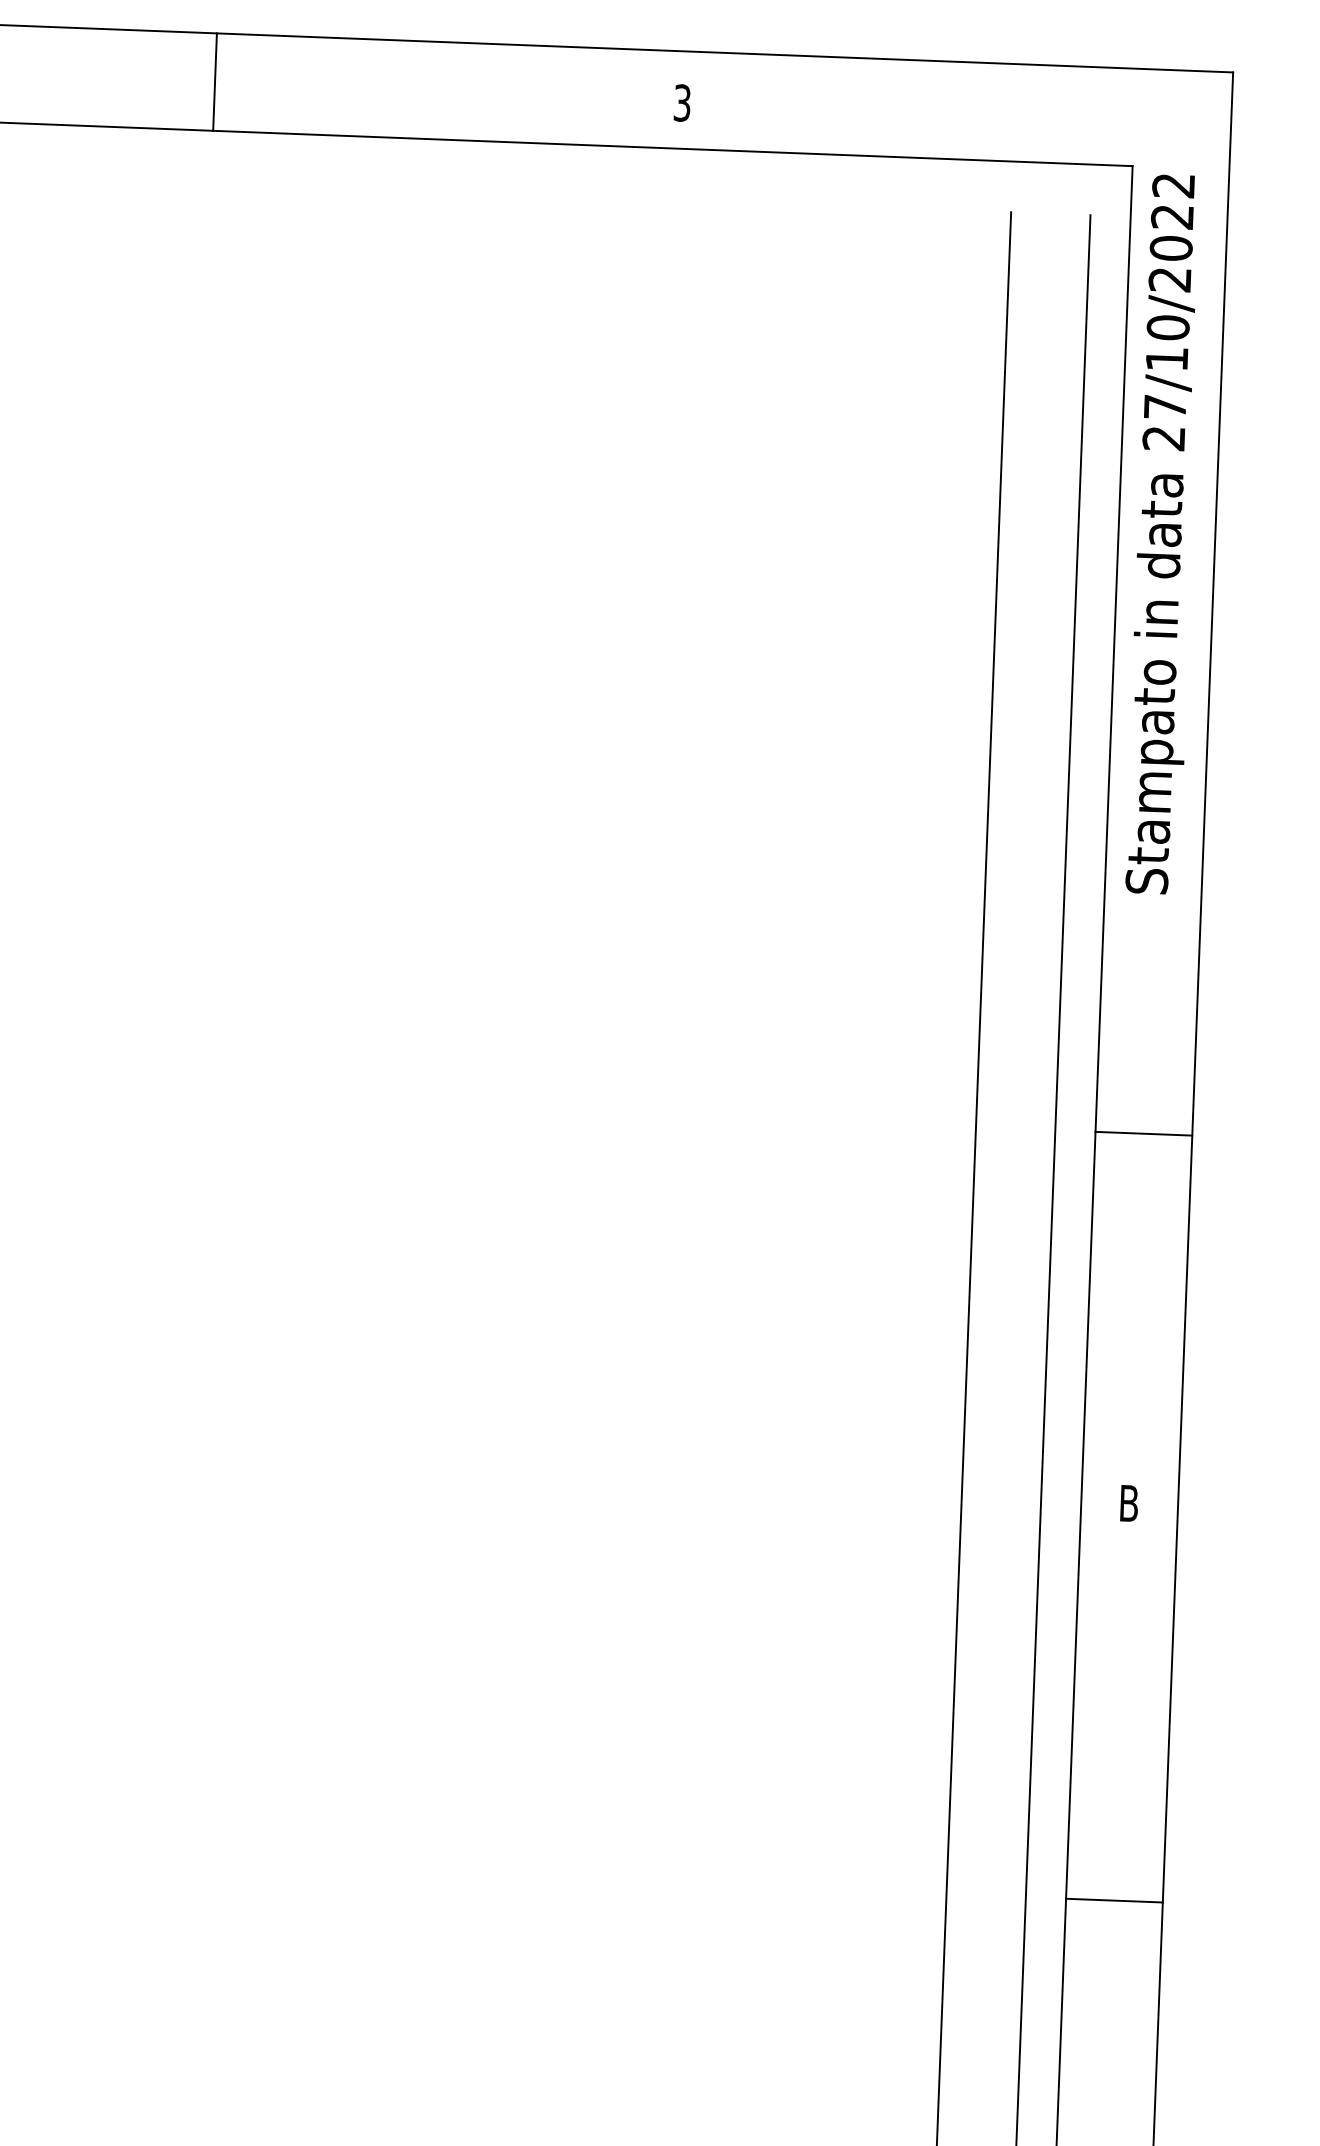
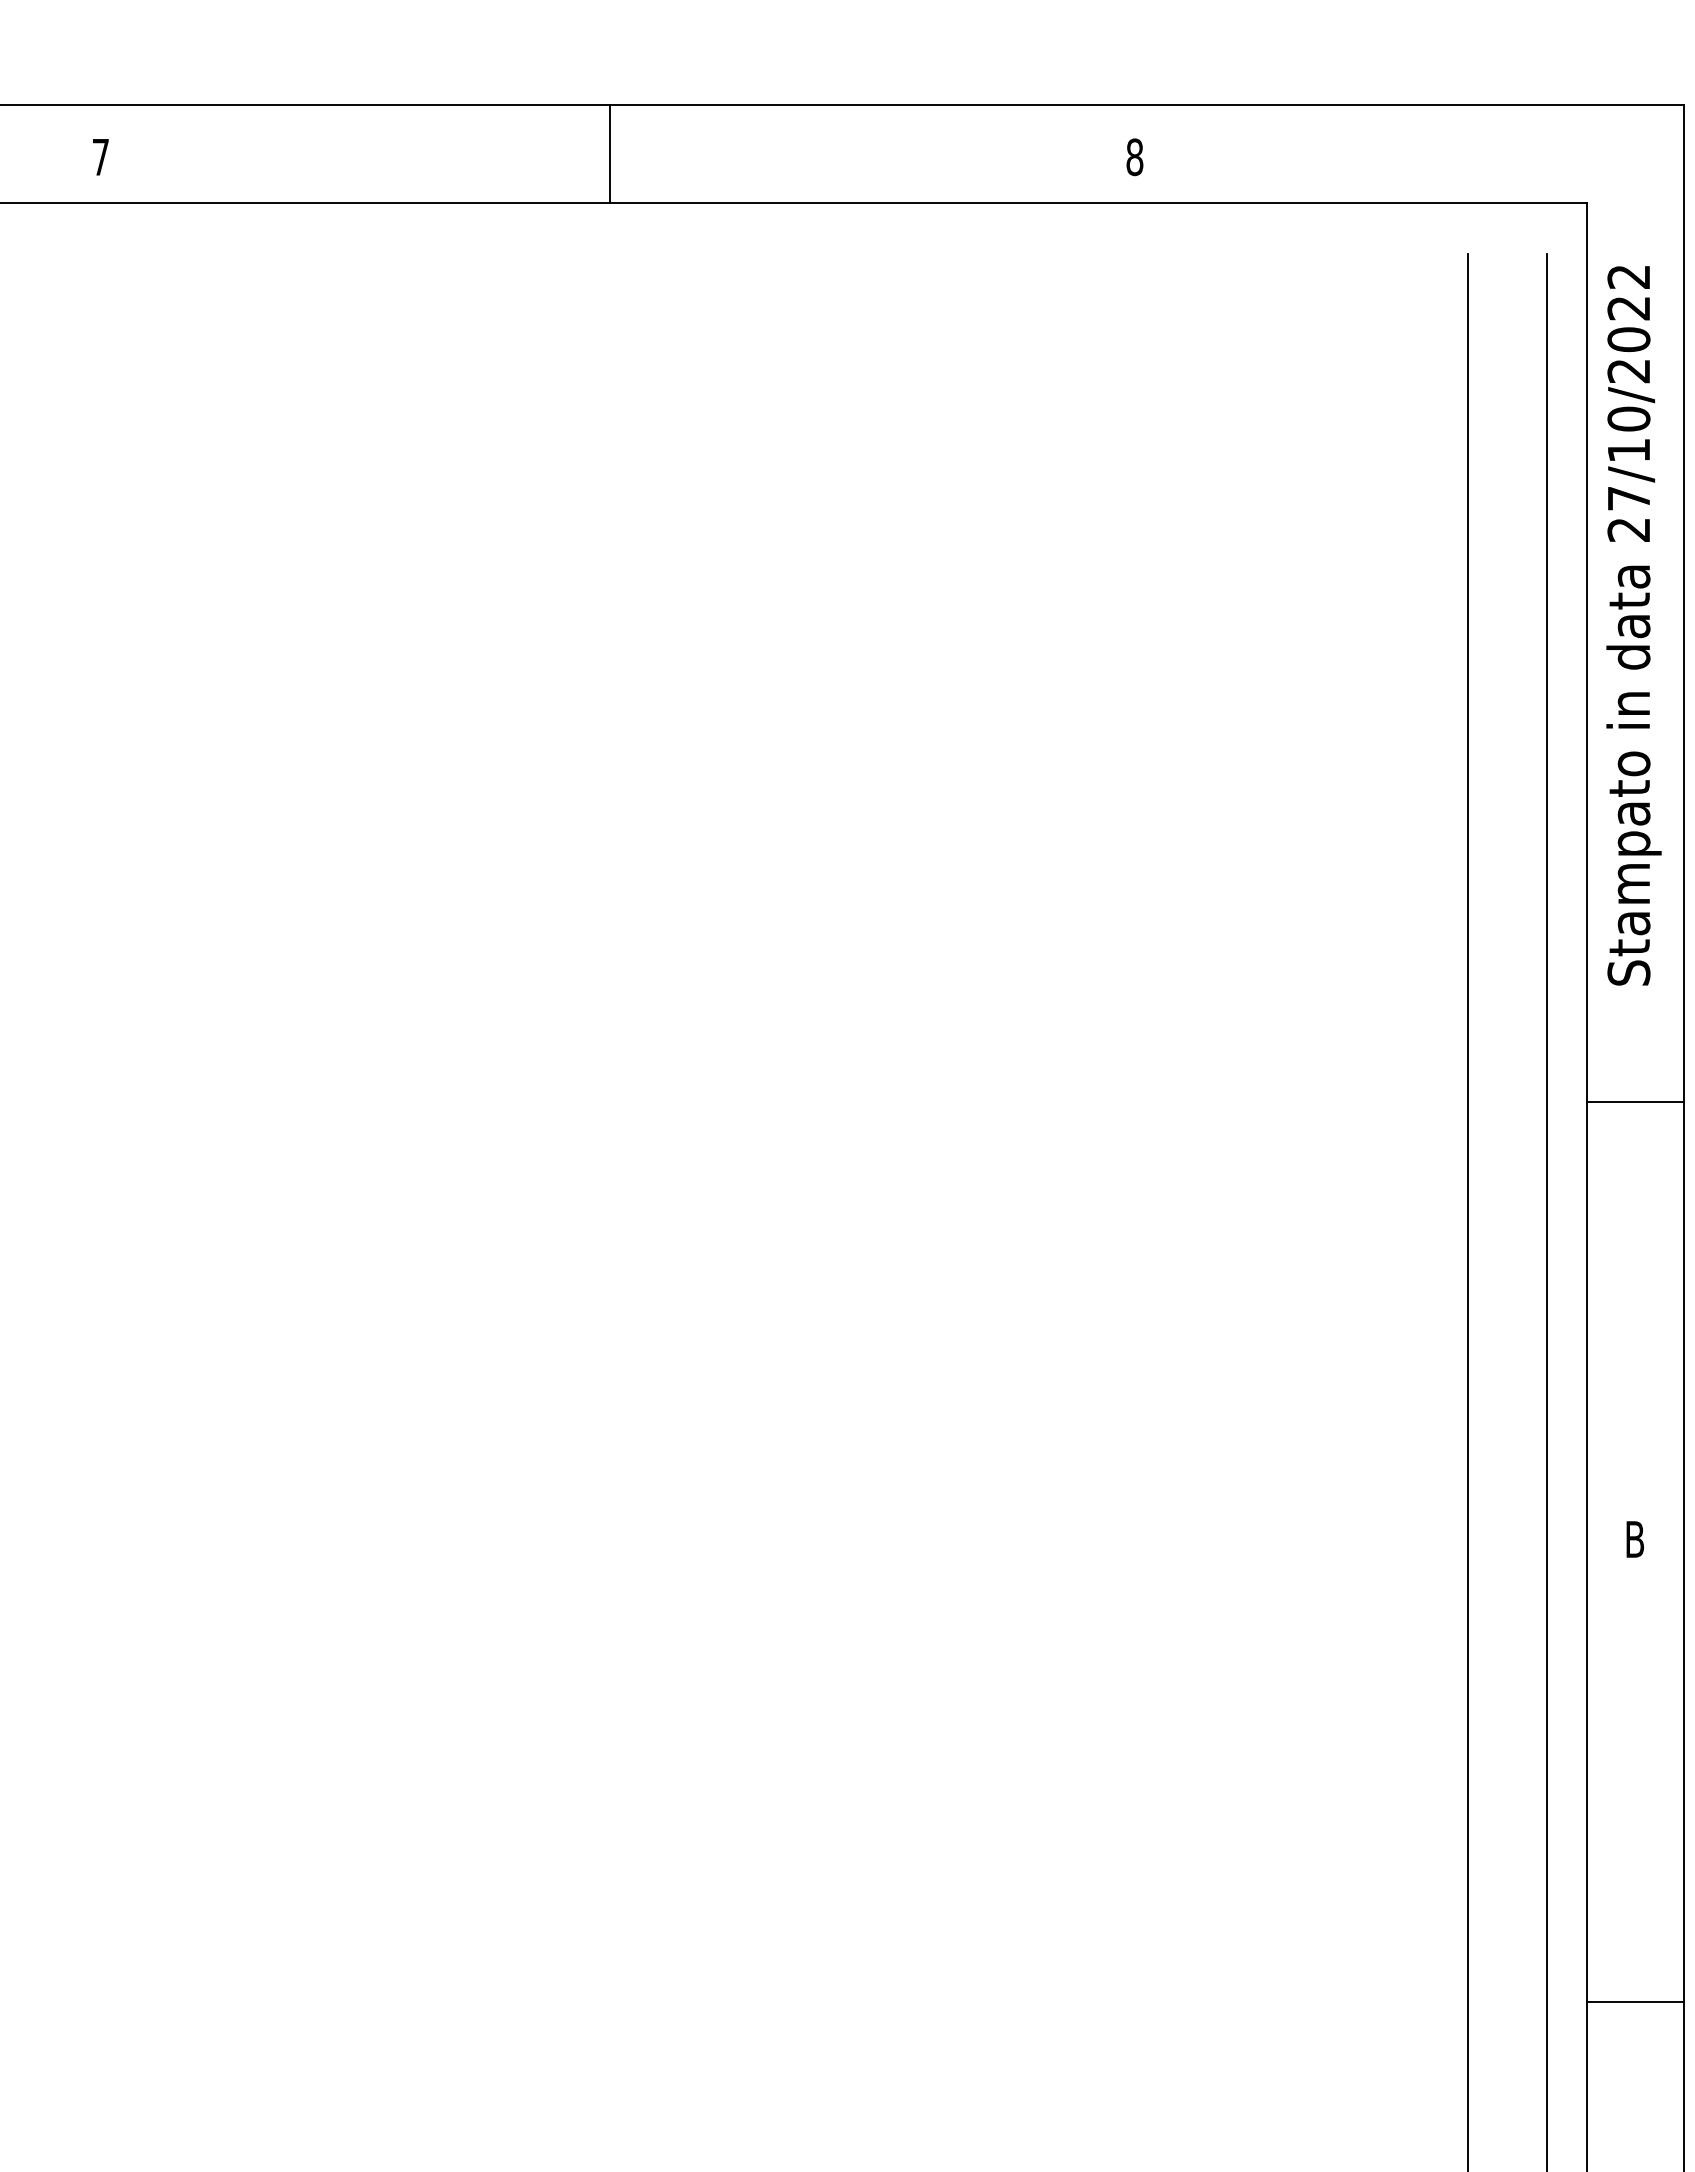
line: (215, 81) -> (610, 153), moved
text: (682, 103) -> (1134, 157), 3 -> 8
text: (1164, 534) -> (1633, 625), moved
line: (1143, 1133) -> (1635, 1102), moved
line: (1114, 1900) -> (1635, 2001), moved

